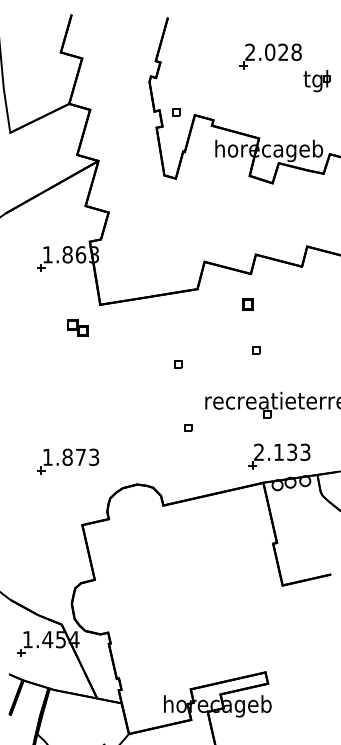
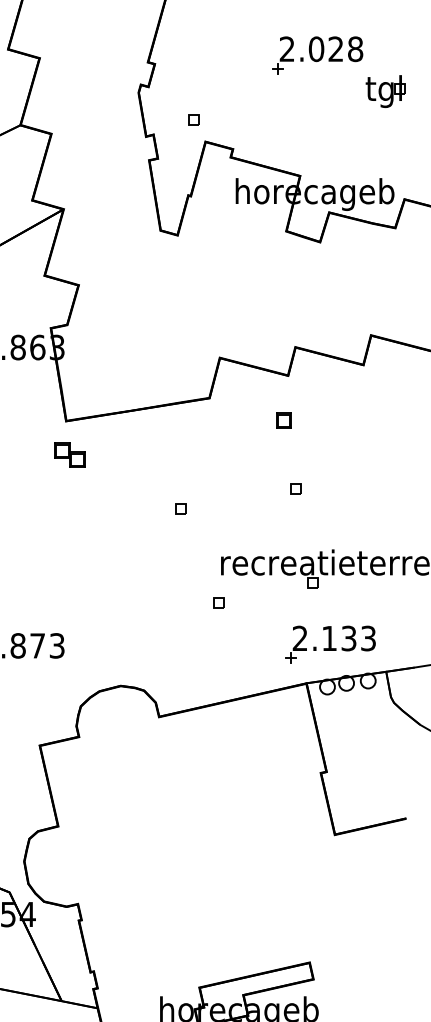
part: (176, 112) -> (194, 120), moved
part: (77, 327) -> (69, 454), moved
part: (188, 427) -> (218, 601), moved

